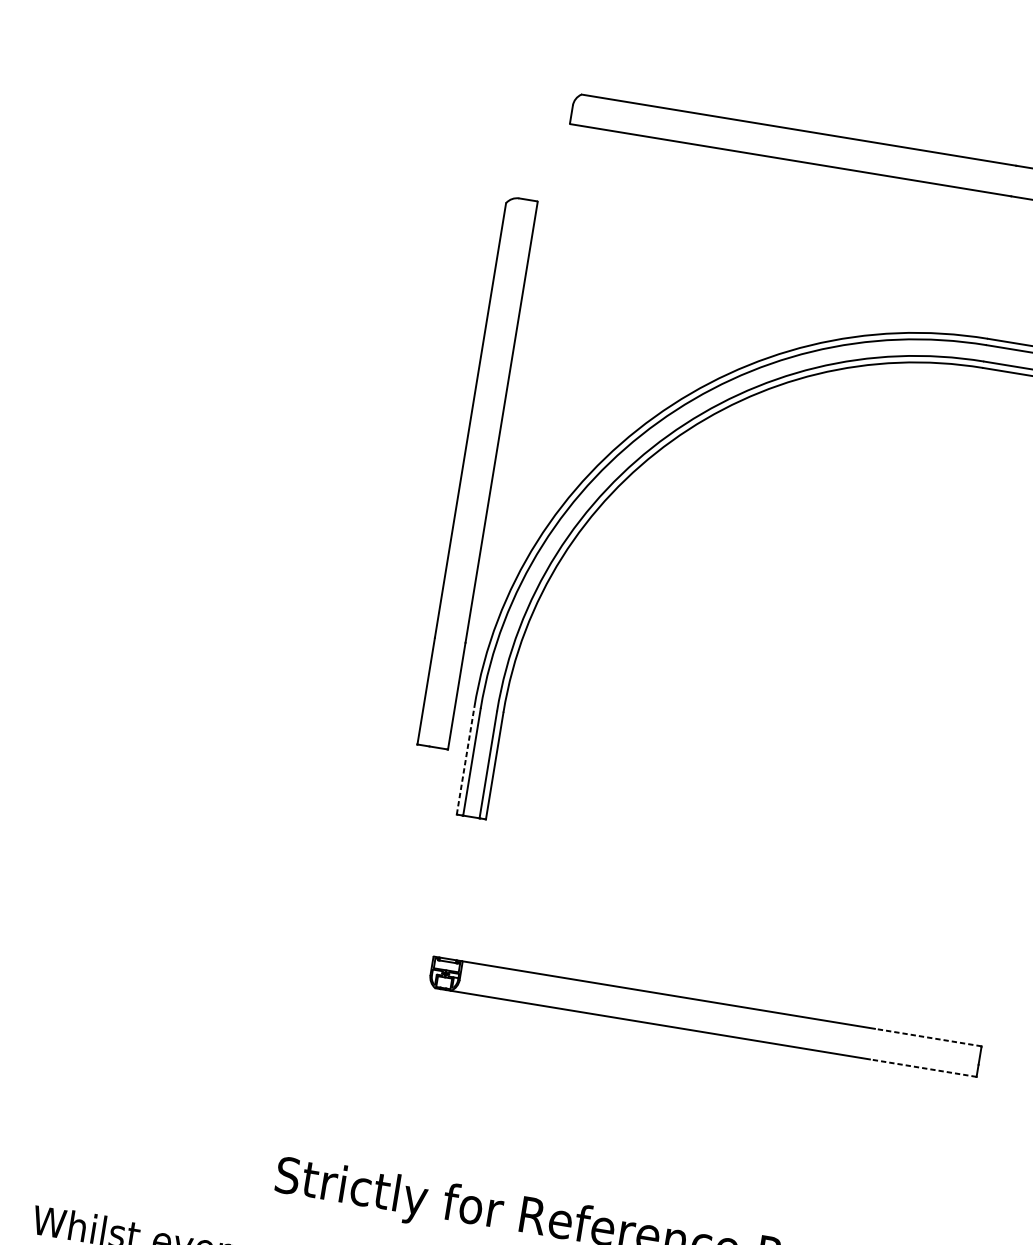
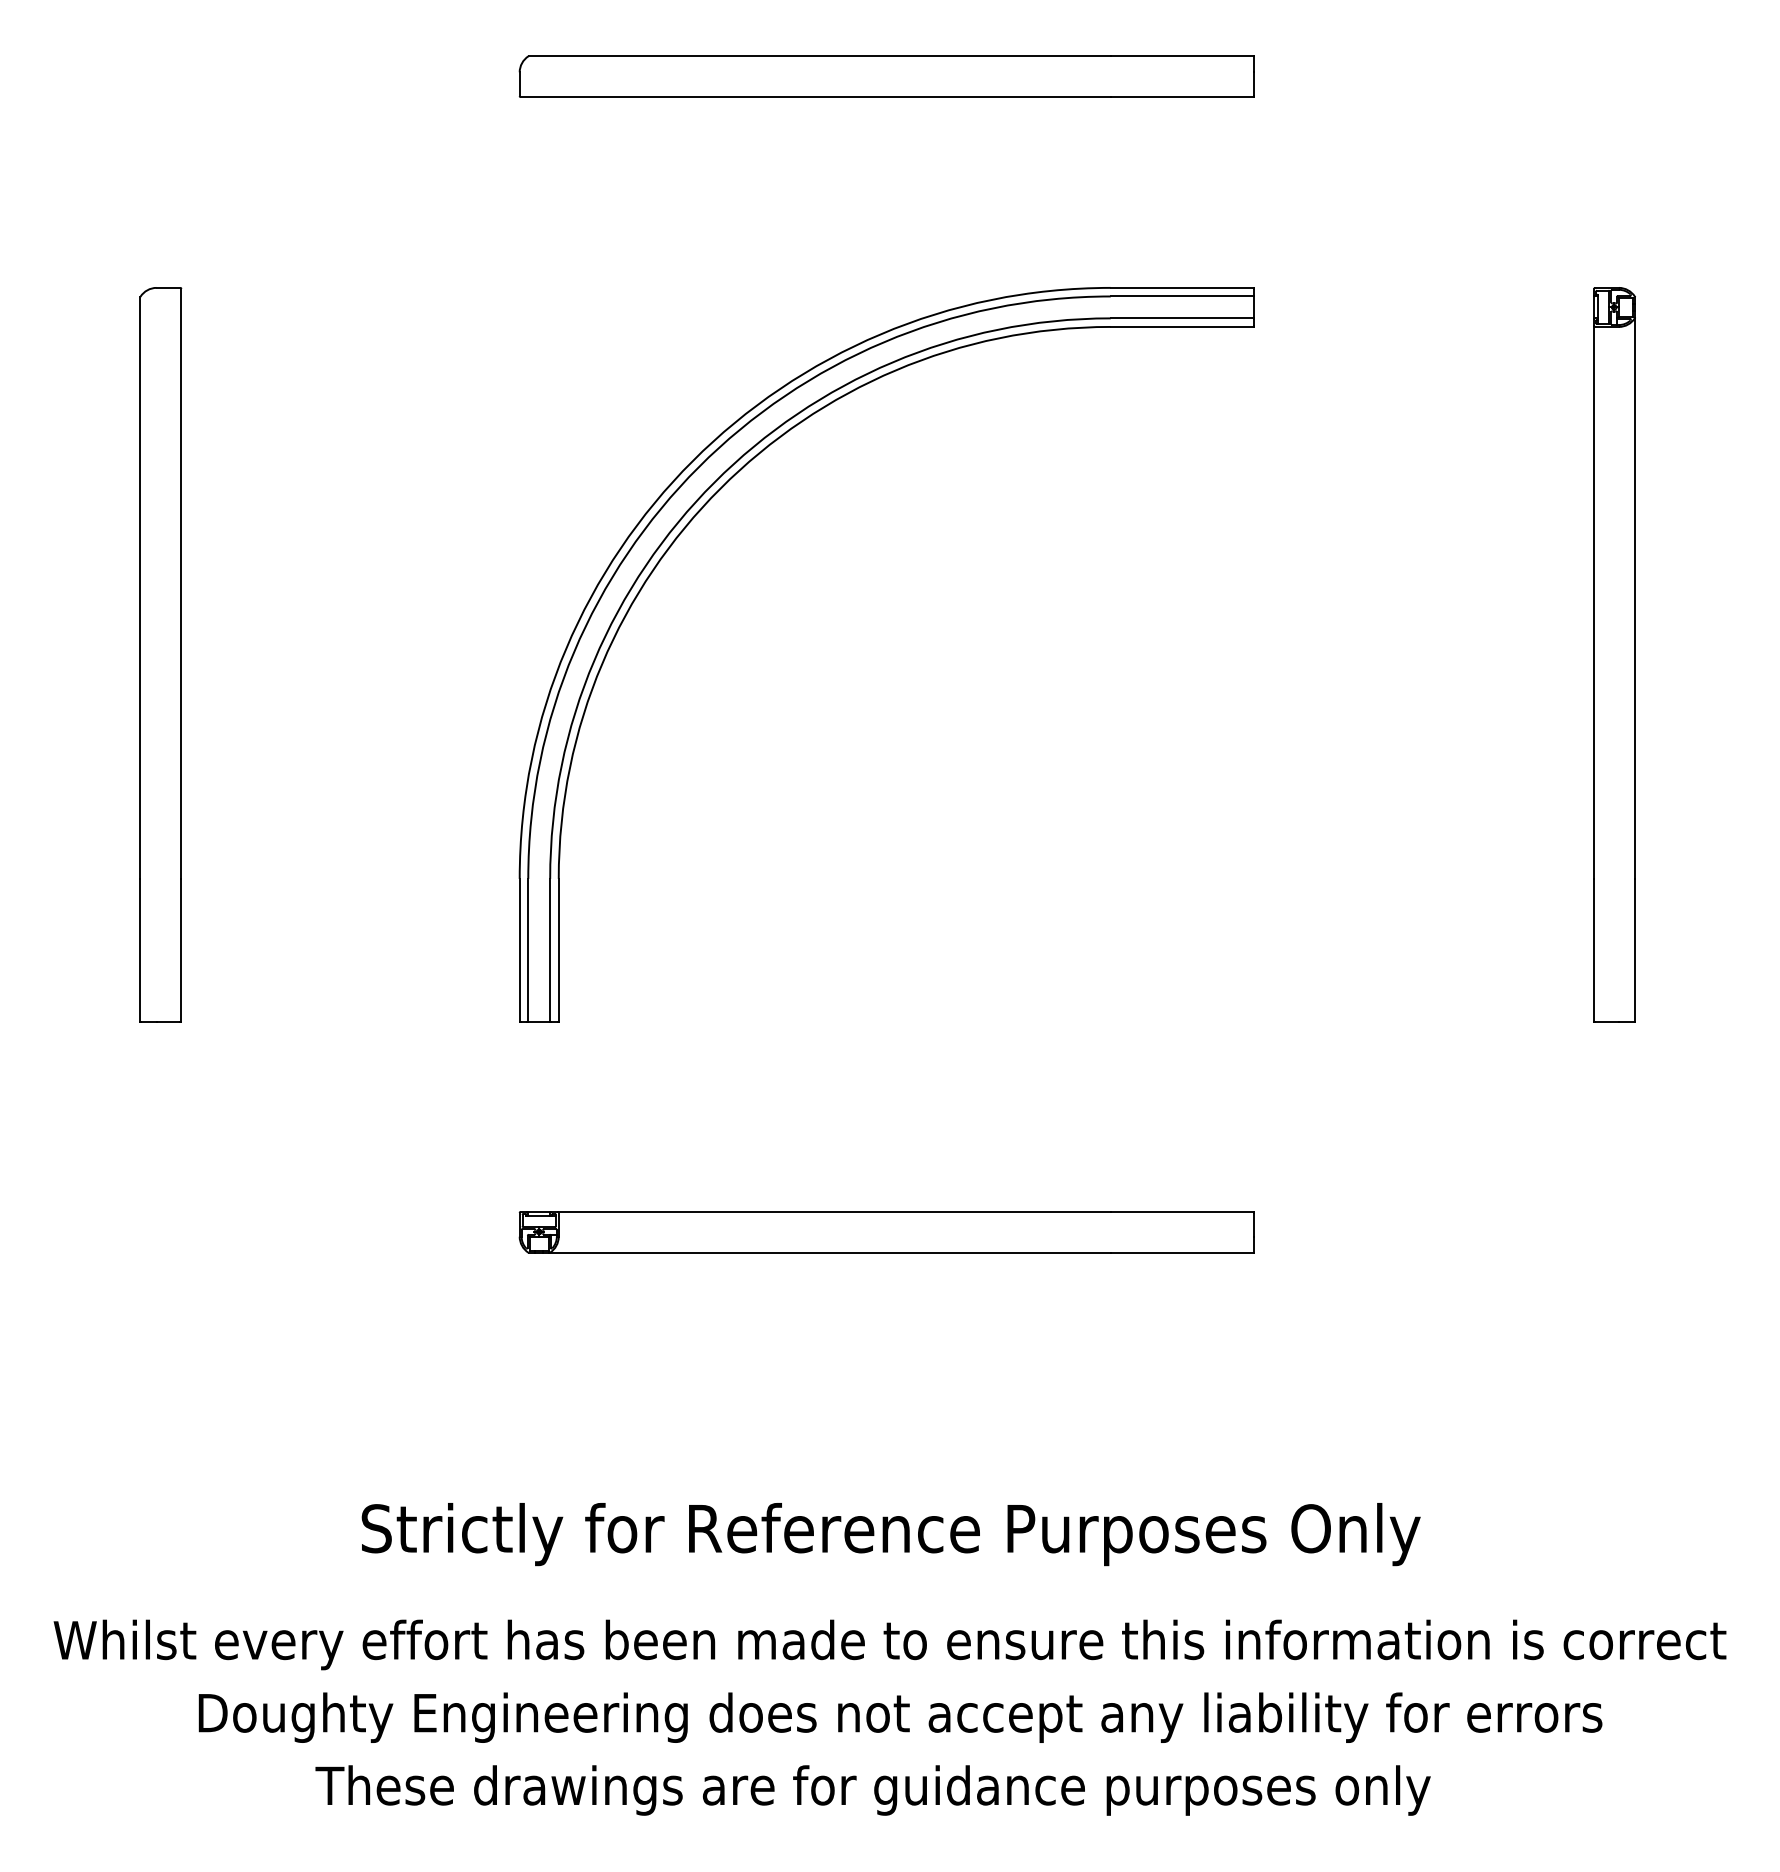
part: (477, 472) -> (160, 654), moved
line: (465, 760) -> (519, 949), dashed -> solid
line: (927, 1037) -> (1181, 1211), dashed -> solid
line: (922, 1067) -> (1181, 1252), dashed -> solid

